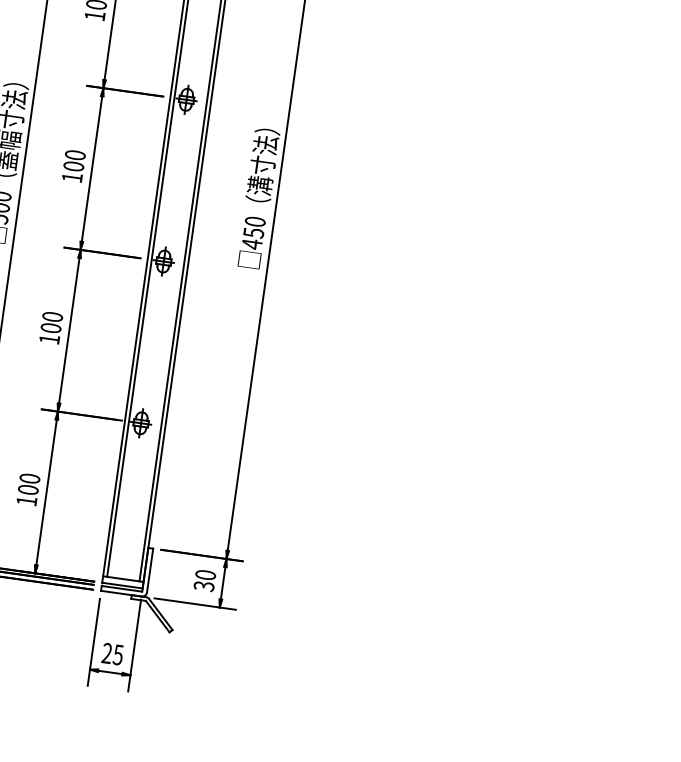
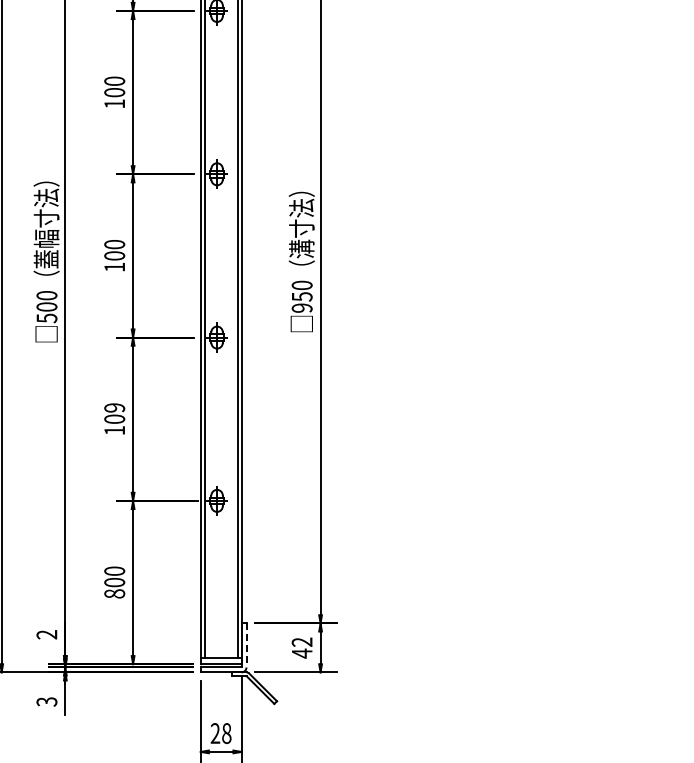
text: (251, 244) -> (301, 308), 450 -> 950
text: (52, 316) -> (114, 407), 100 -> 109
text: (26, 500) -> (114, 593), 100 -> 800
line: (150, 570) -> (246, 645), solid -> dashed
text: (204, 580) -> (301, 647), 30 -> 42
text: (118, 654) -> (226, 733), 25 -> 28

